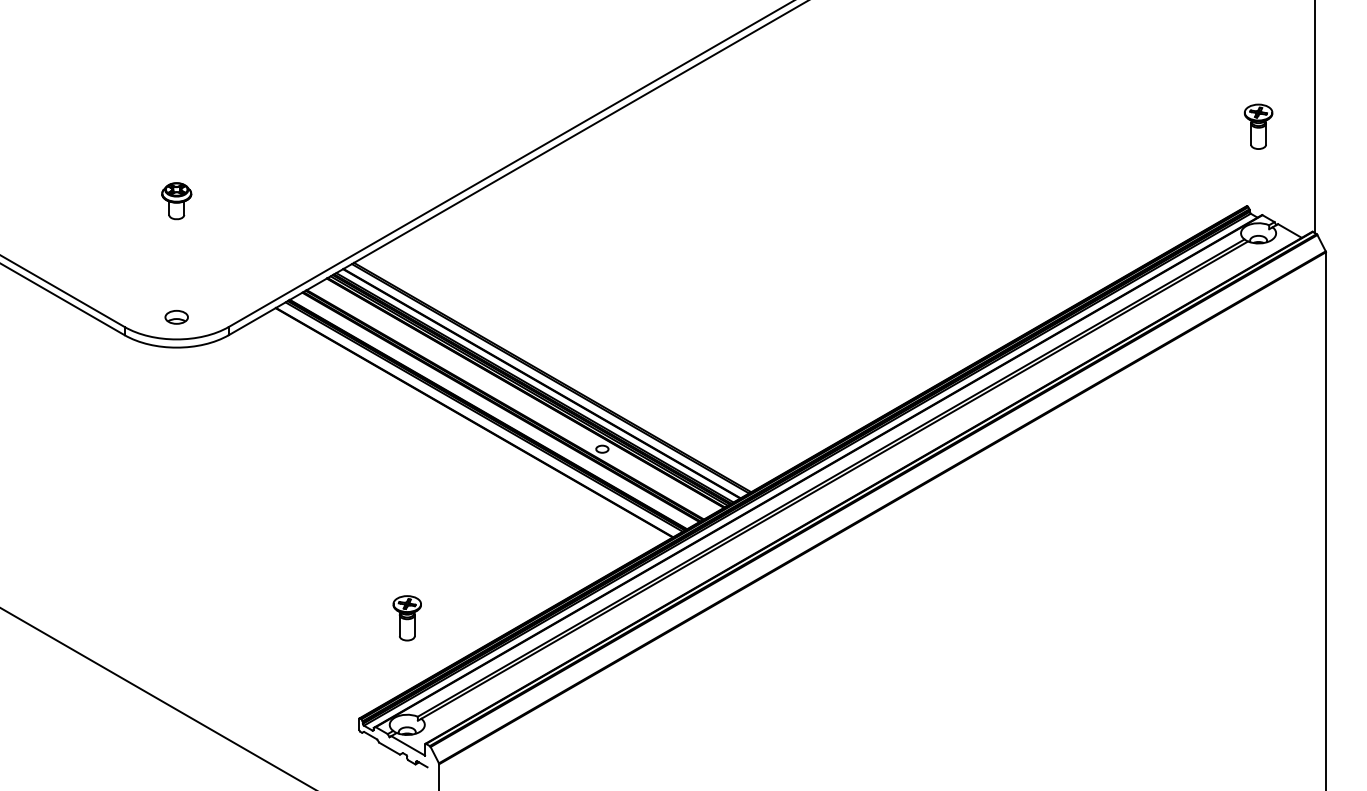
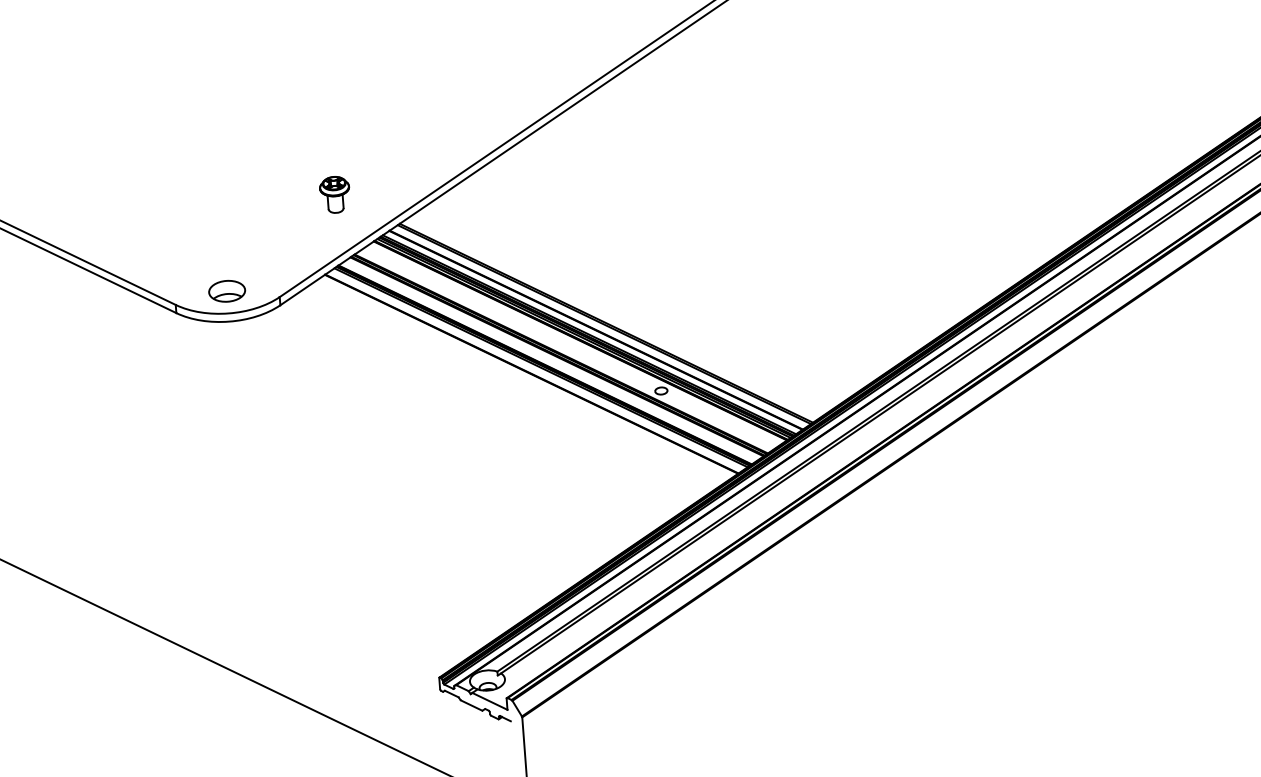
part: (176, 201) -> (334, 195), moved
part: (176, 317) -> (226, 291), size x1.6
part: (406, 618) -> (478, 574), removed

